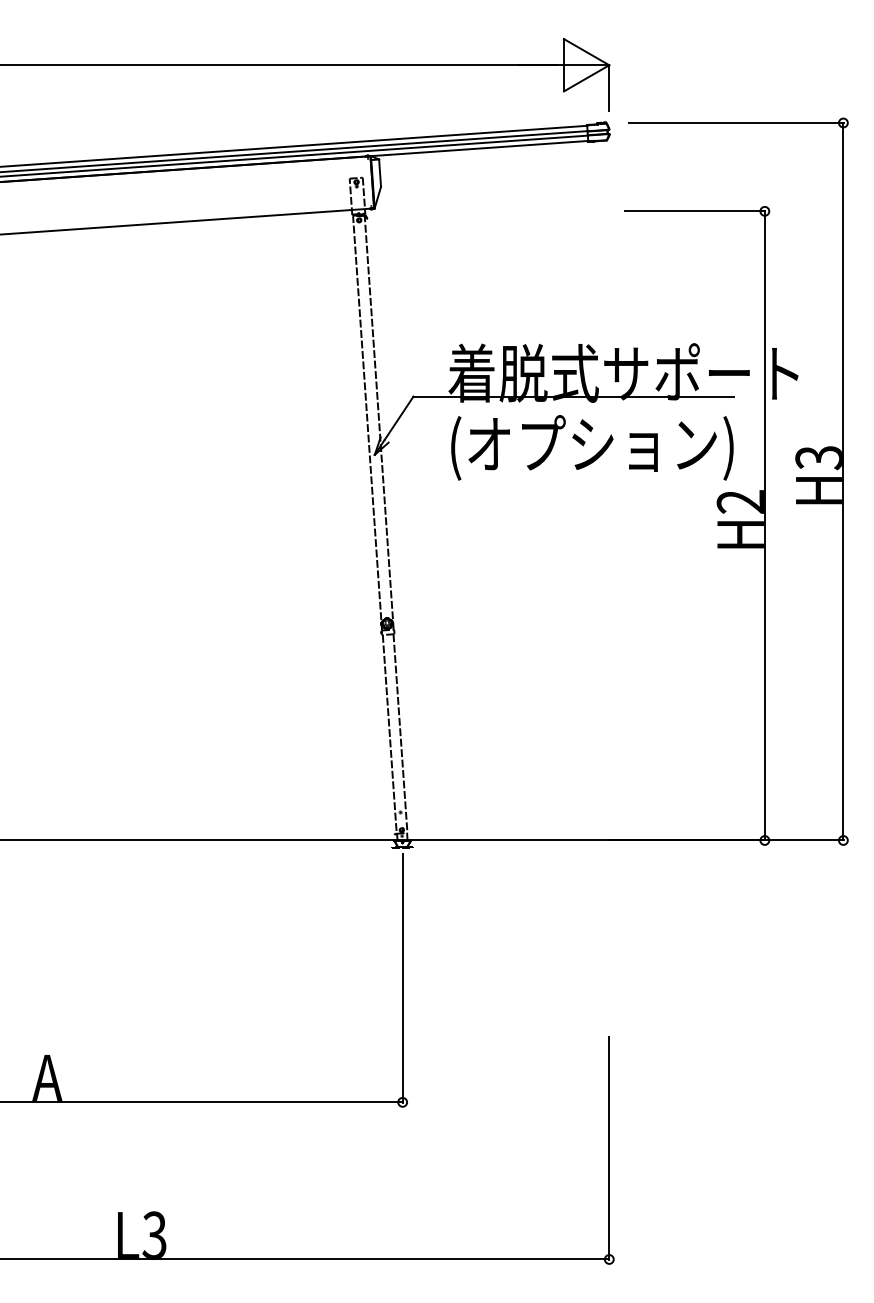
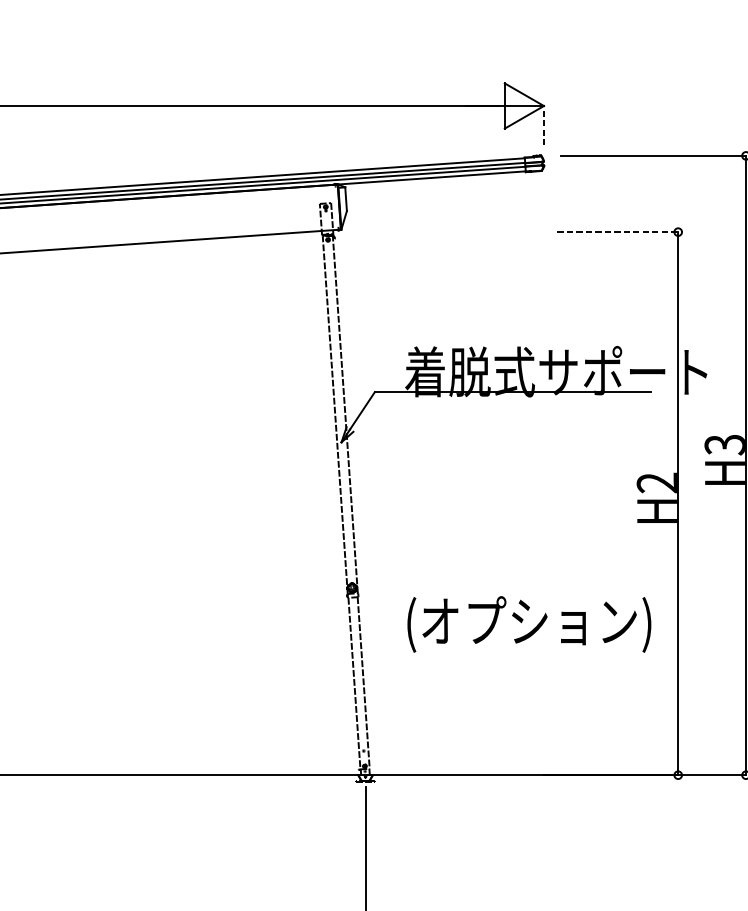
line: (609, 87) -> (544, 125), solid -> dashed
line: (695, 211) -> (618, 232), solid -> dashed
text: (592, 447) -> (529, 624), moved

